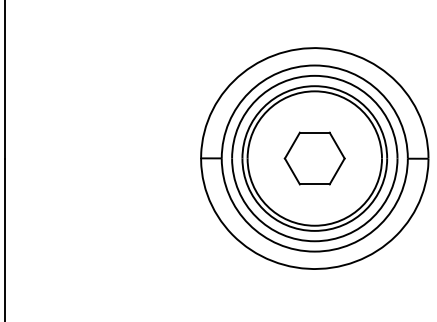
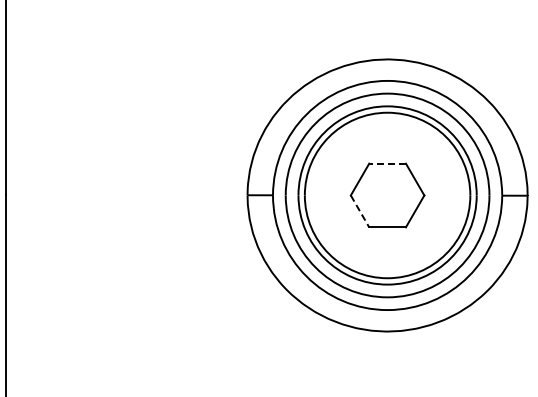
line: (314, 132) -> (387, 163), solid -> dashed
line: (292, 171) -> (360, 211), solid -> dashed

